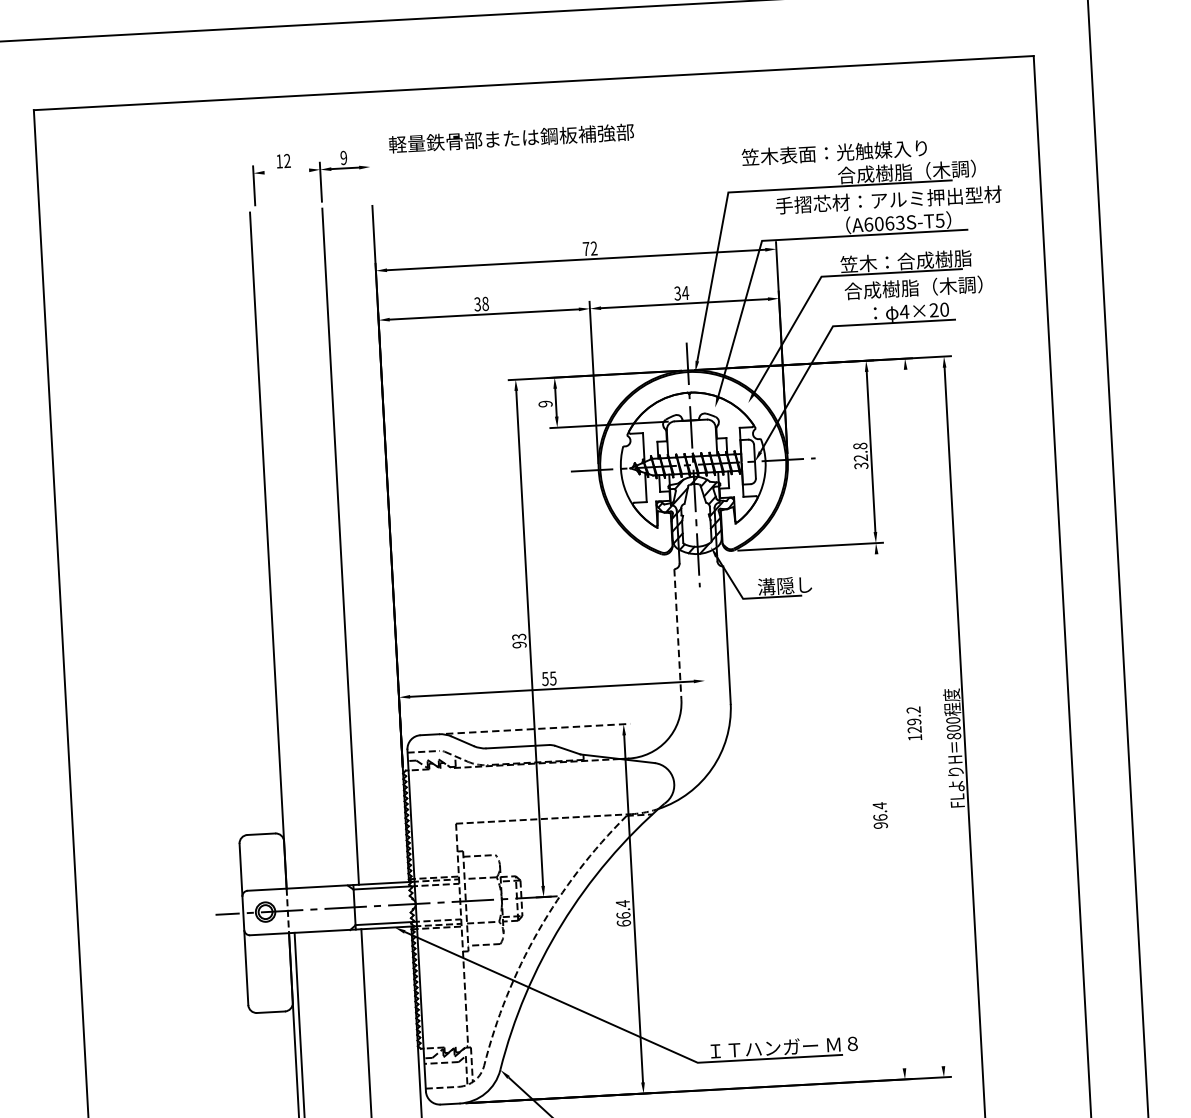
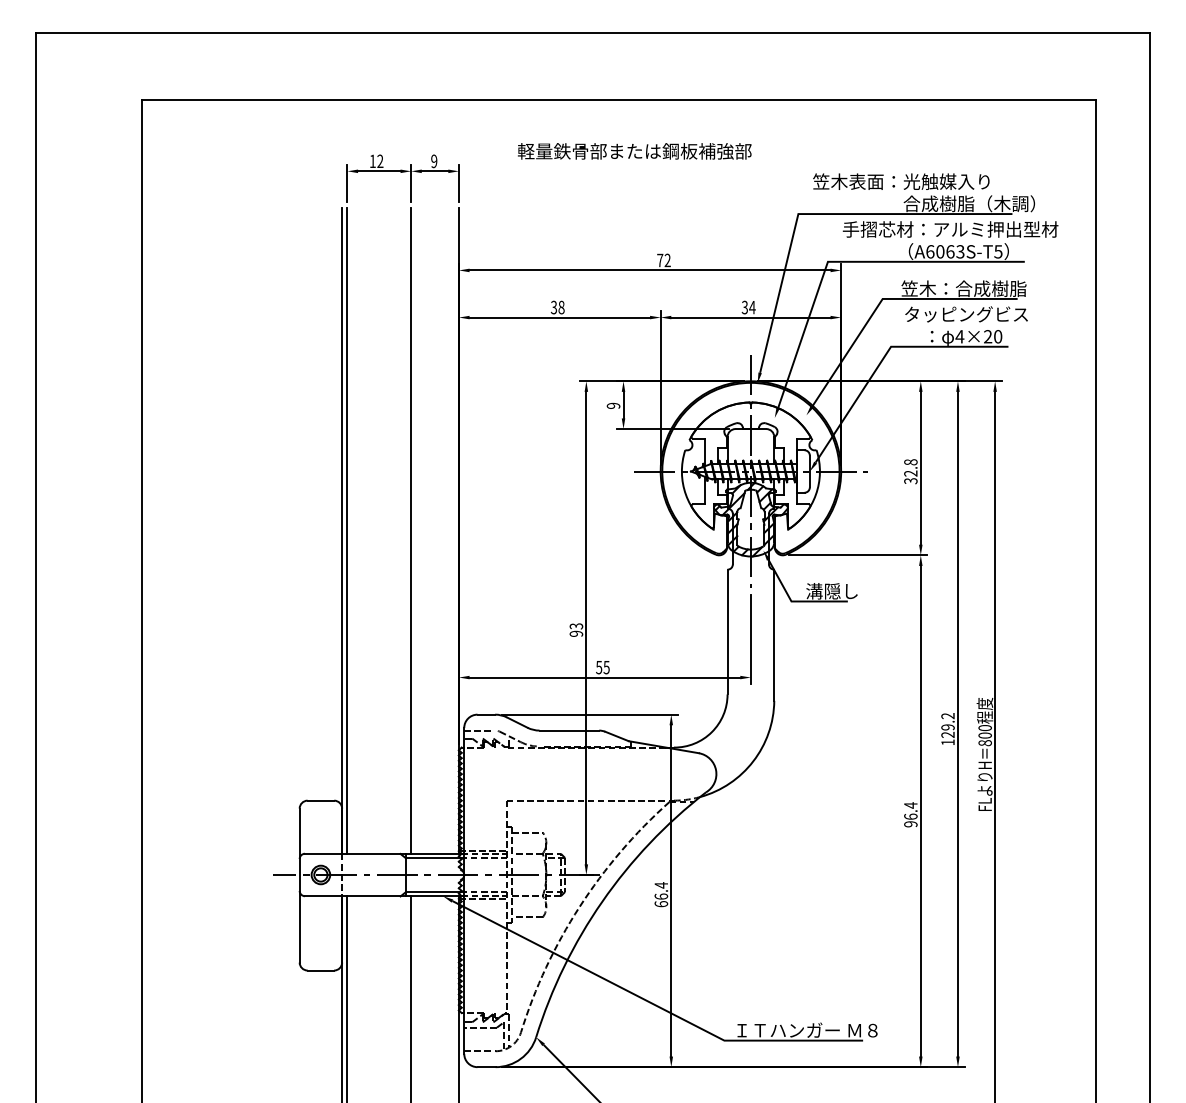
text: (511, 138) -> (634, 151), moved
line: (287, 171) -> (379, 171), added
line: (370, 178) -> (458, 182), added
text: (913, 288) -> (969, 314), 合成樹脂（木調） -> タッピングビス
line: (273, 549) -> (347, 530), added
line: (677, 634) -> (727, 632), dashed -> solid
line: (702, 641) -> (750, 639), added
line: (923, 717) -> (957, 723), added
line: (538, 728) -> (590, 714), dashed -> solid
line: (890, 810) -> (920, 810), added

